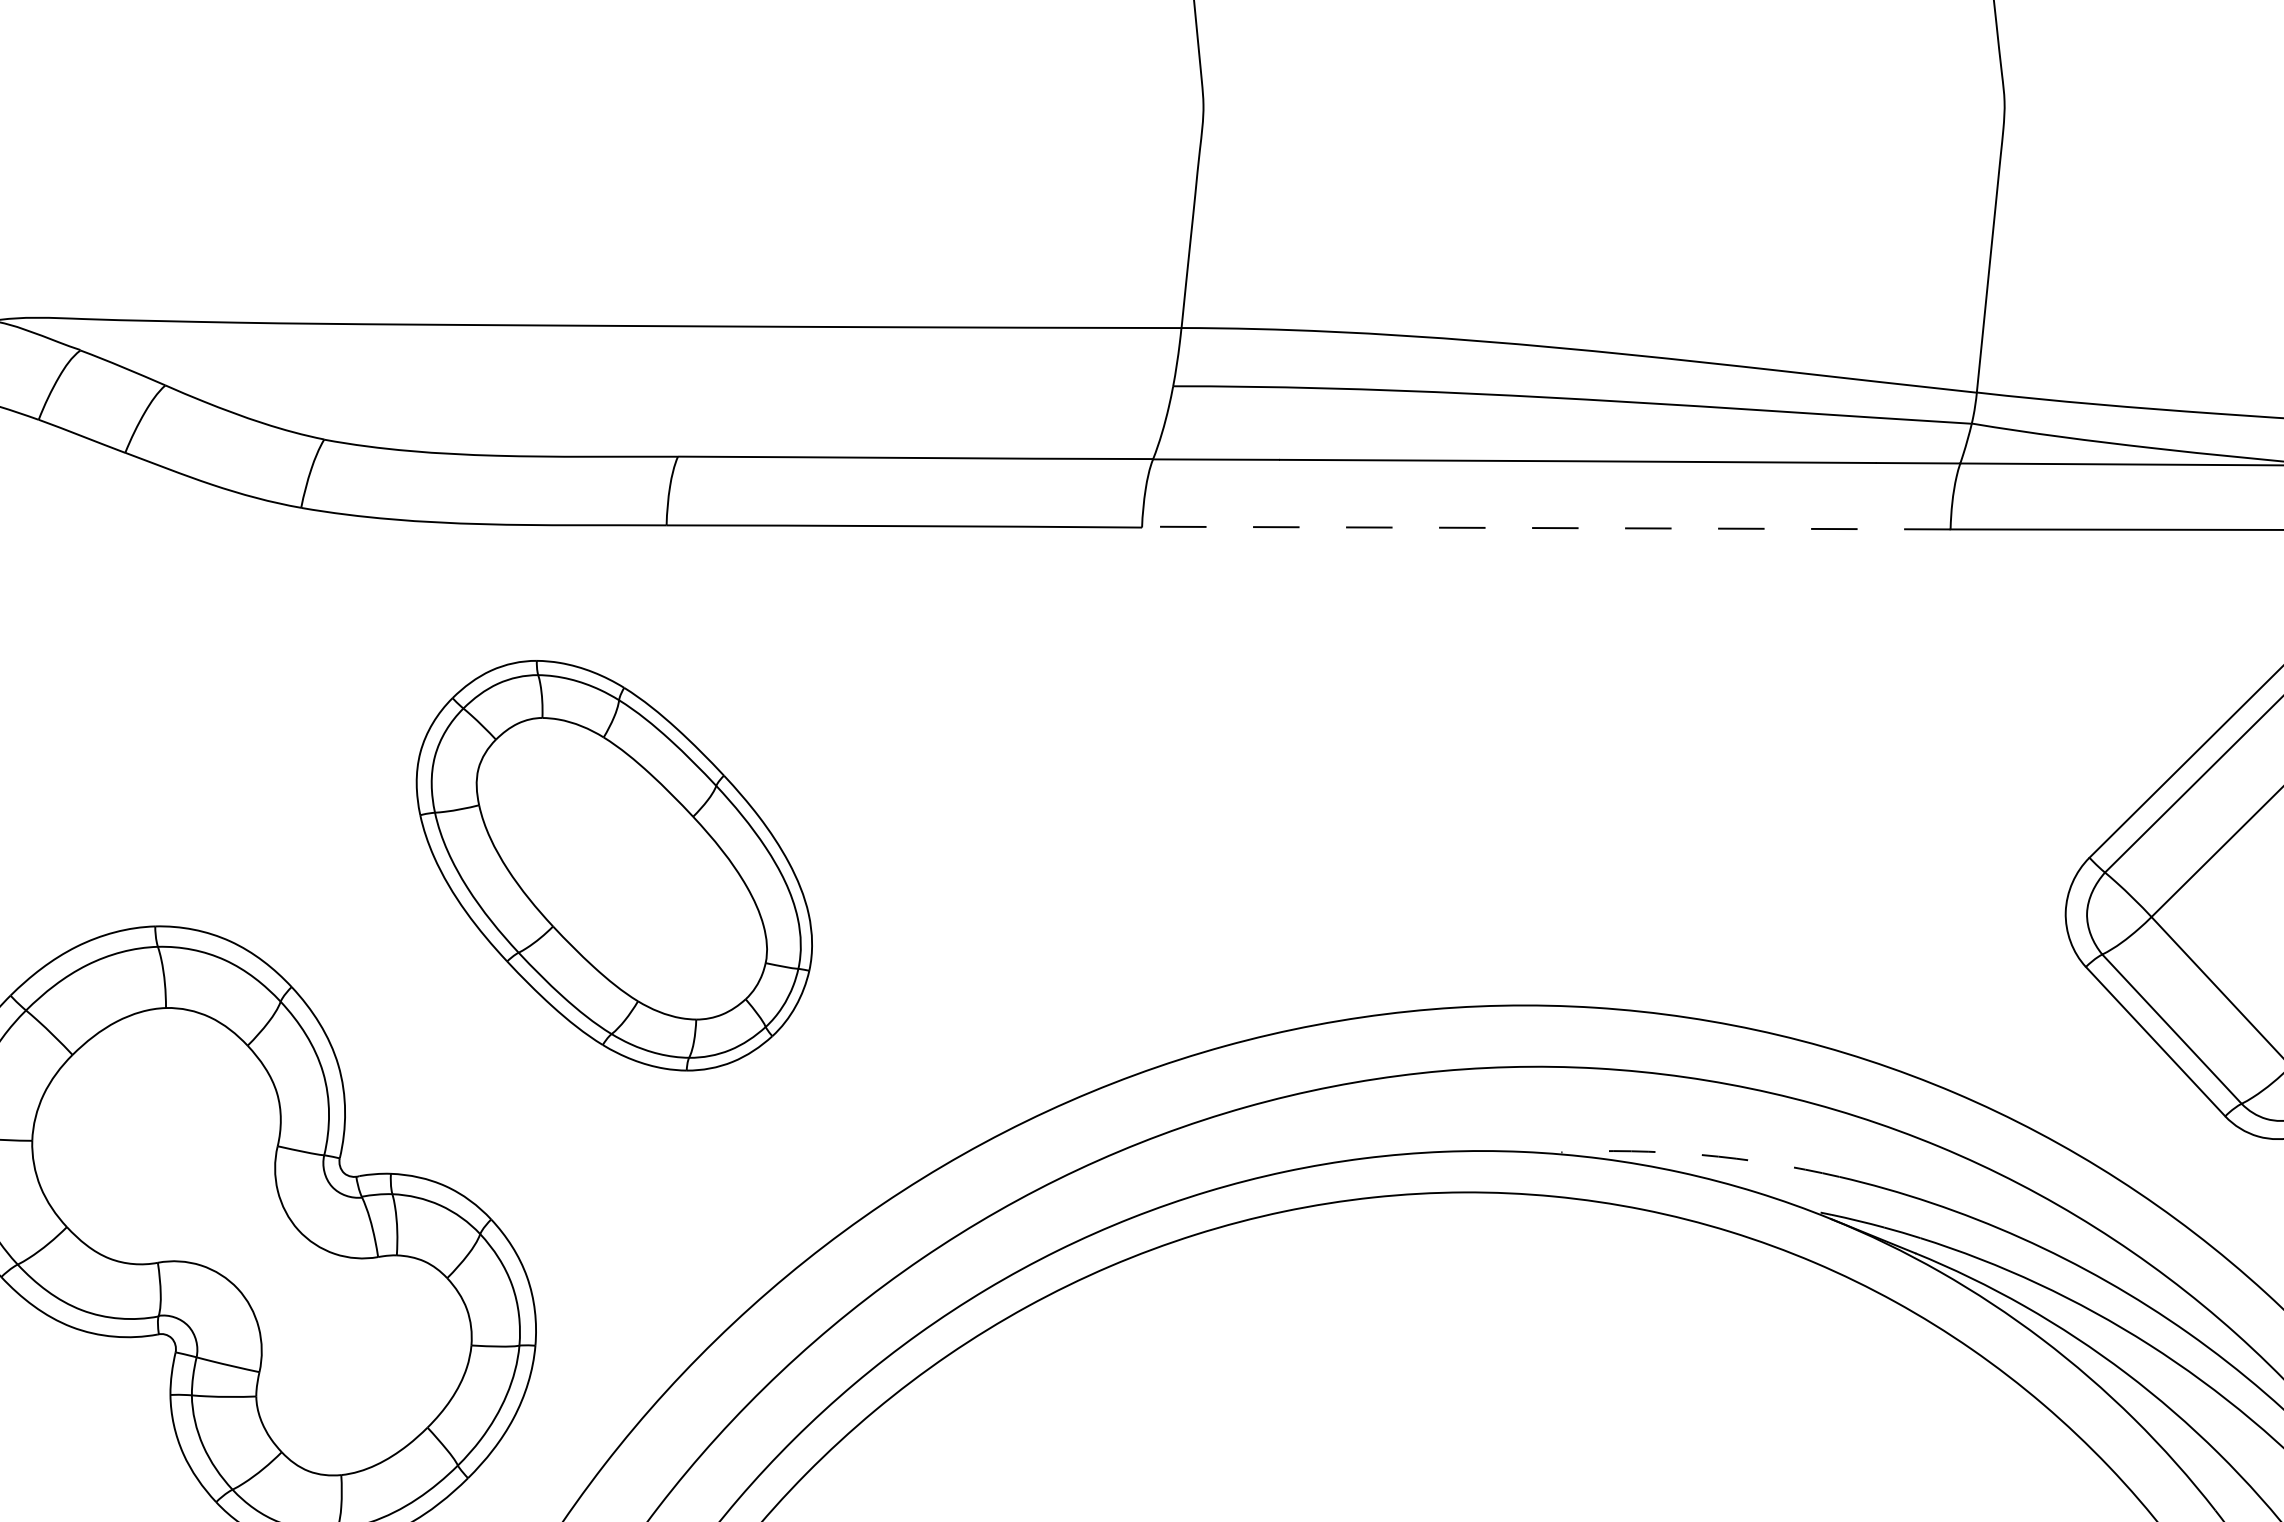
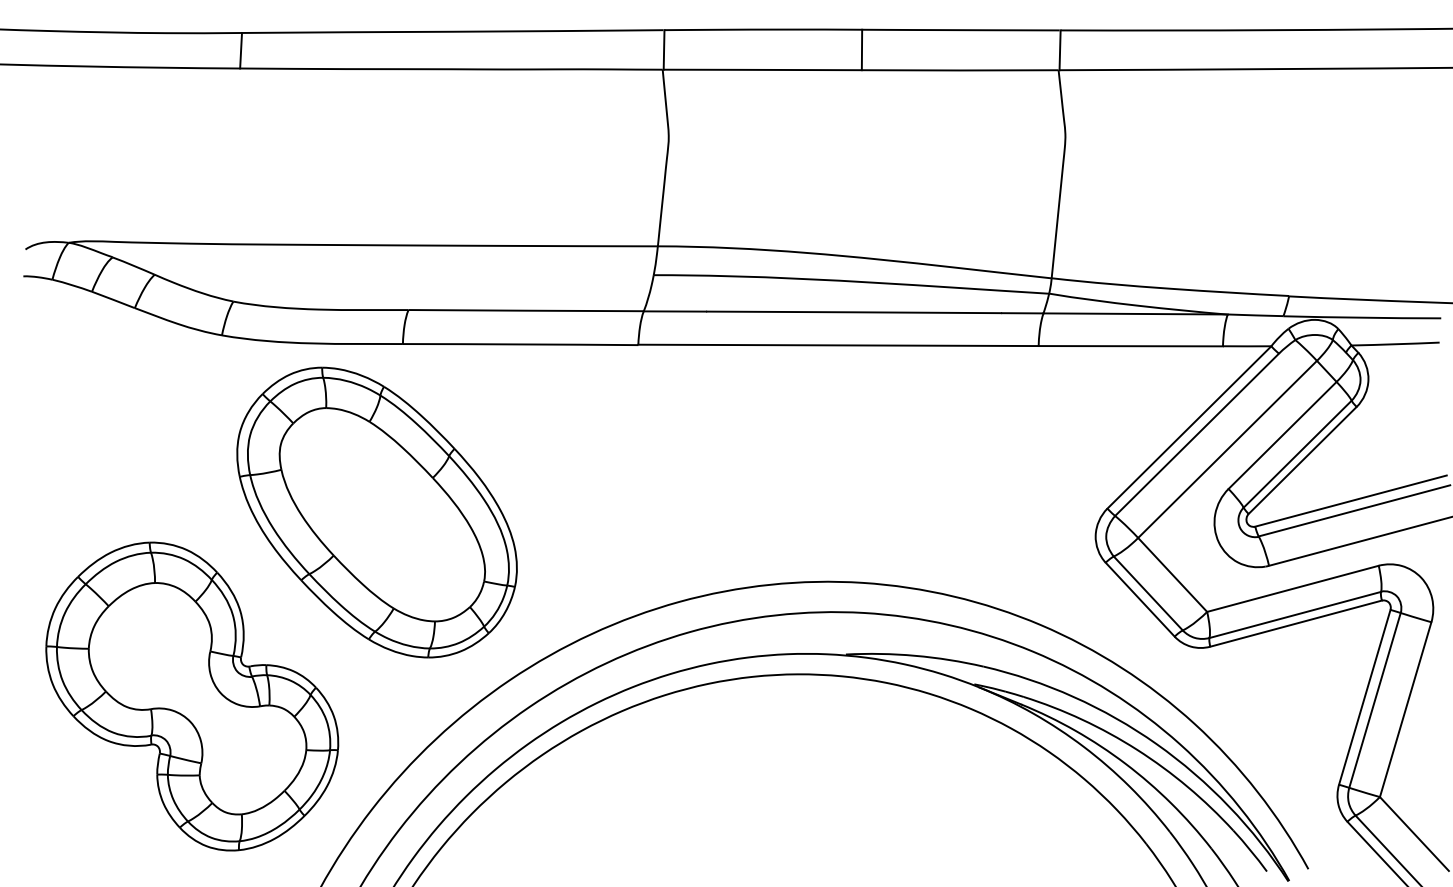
line: (1546, 528) -> (838, 345), dashed -> solid
part: (613, 865) -> (376, 512), size x1.43
arc: (1701, 1154) -> (915, 655), dashed -> solid

